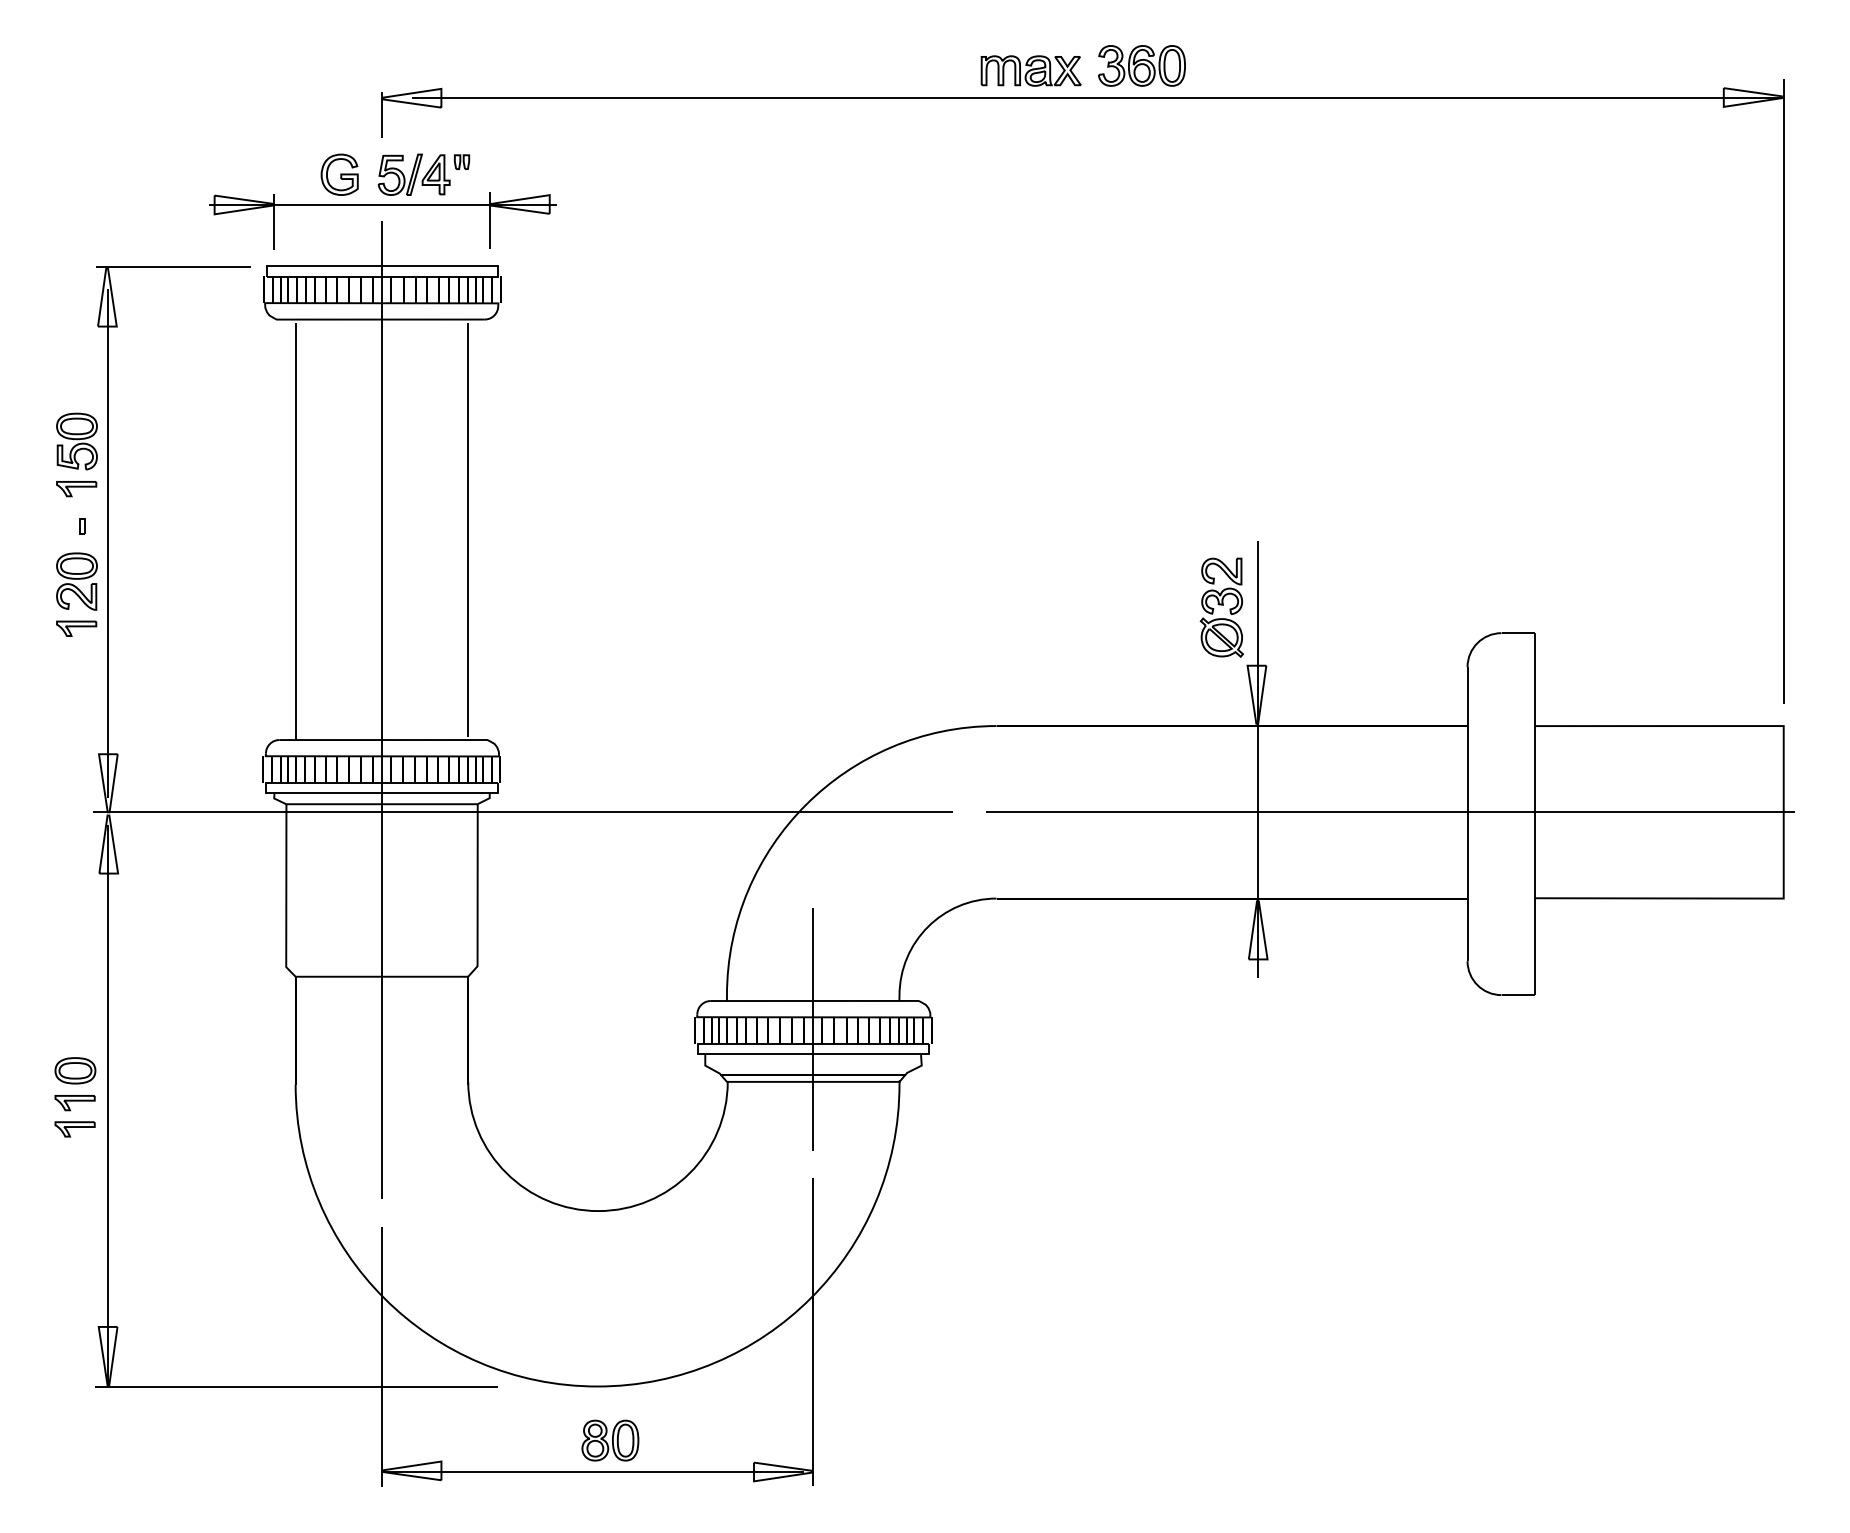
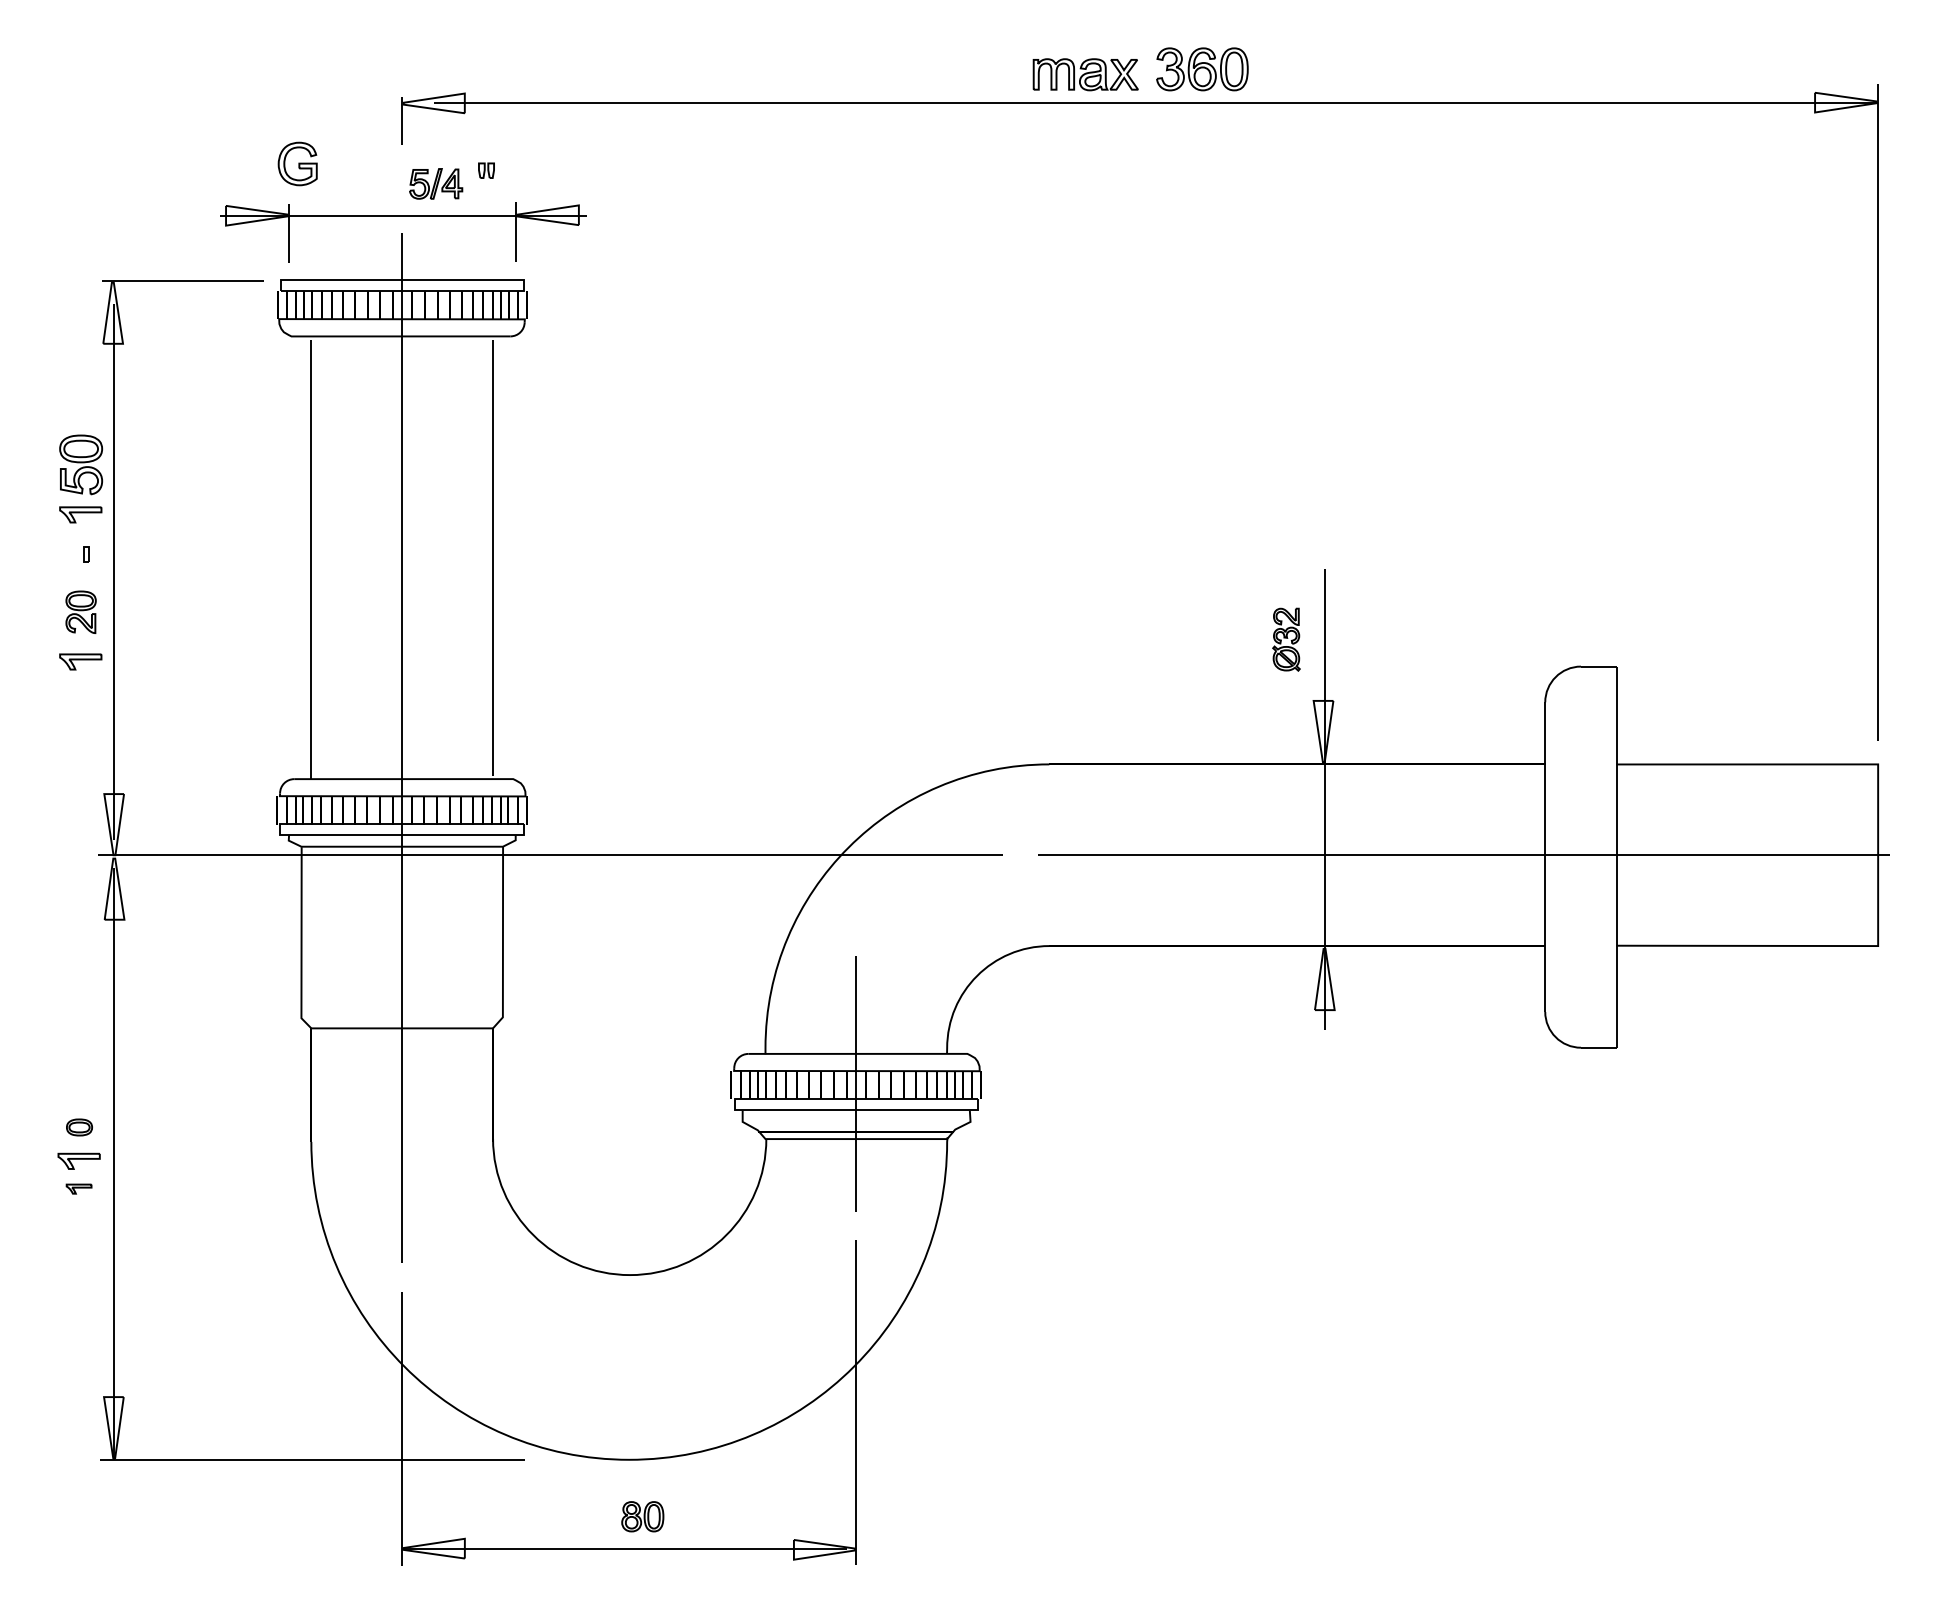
part: (339, 174) -> (297, 163), moved
part: (413, 174) -> (435, 183), size x0.7
part: (76, 581) -> (80, 612), size x0.7
part: (1221, 607) -> (1286, 639), size x0.6
part: (75, 1070) -> (79, 1127), size x0.6
part: (74, 1129) -> (78, 1189), size x0.6
part: (610, 1440) -> (642, 1516), size x0.7

